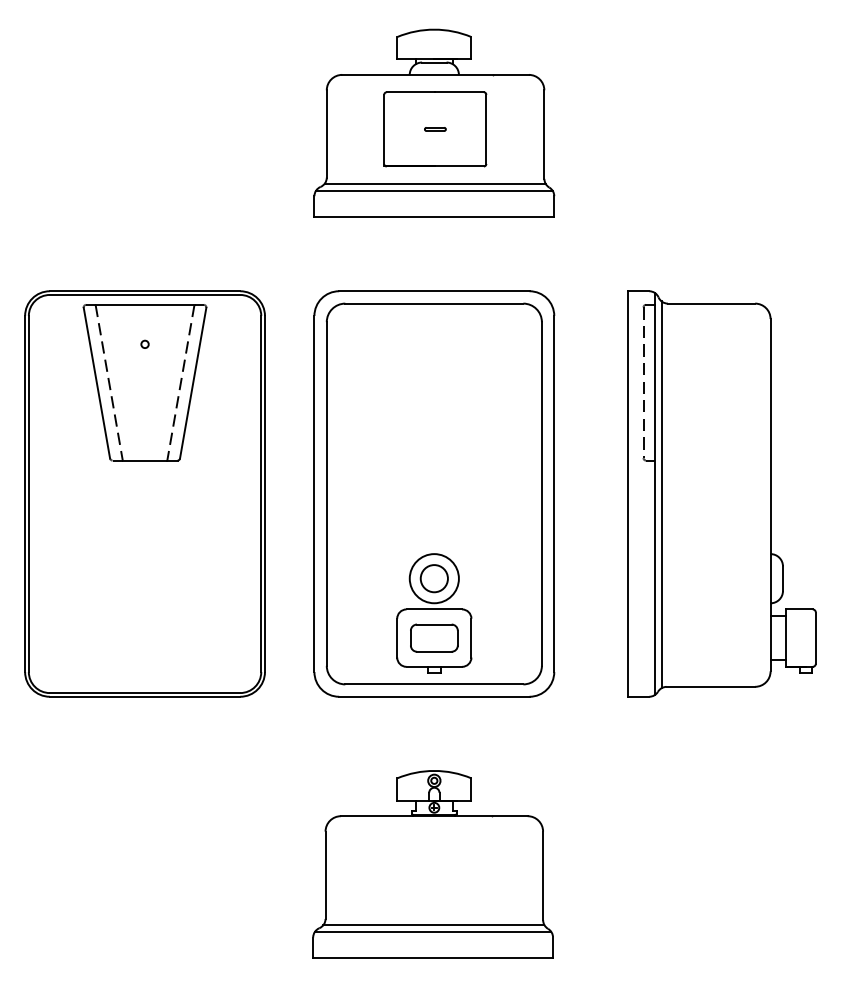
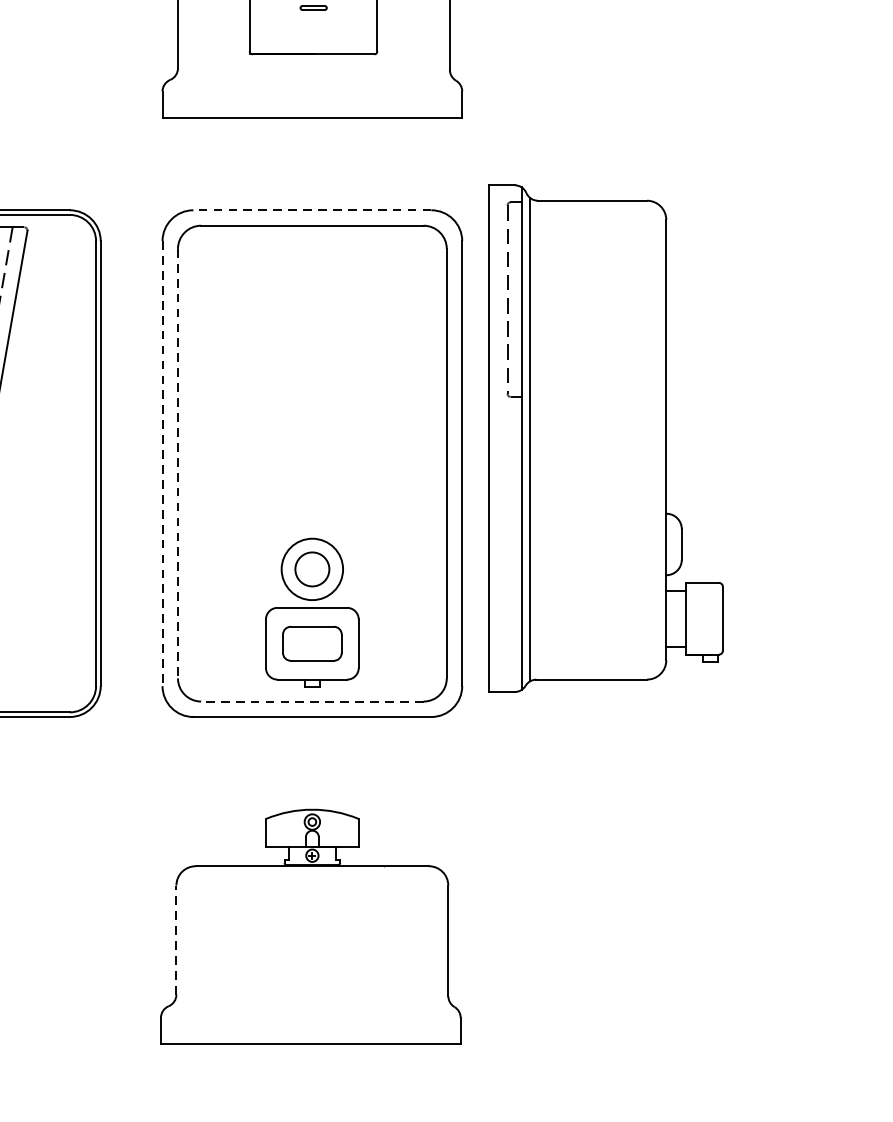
line: (434, 183) -> (312, 75), removed
line: (434, 190) -> (312, 84), removed
line: (433, 291) -> (311, 210), solid -> dashed
part: (721, 493) -> (604, 438), moved
line: (314, 494) -> (162, 464), solid -> dashed
line: (326, 494) -> (177, 464), solid -> dashed
line: (433, 684) -> (311, 701), solid -> dashed
line: (325, 875) -> (176, 940), solid -> dashed
line: (433, 925) -> (311, 1002), removed
line: (432, 931) -> (310, 1010), removed

